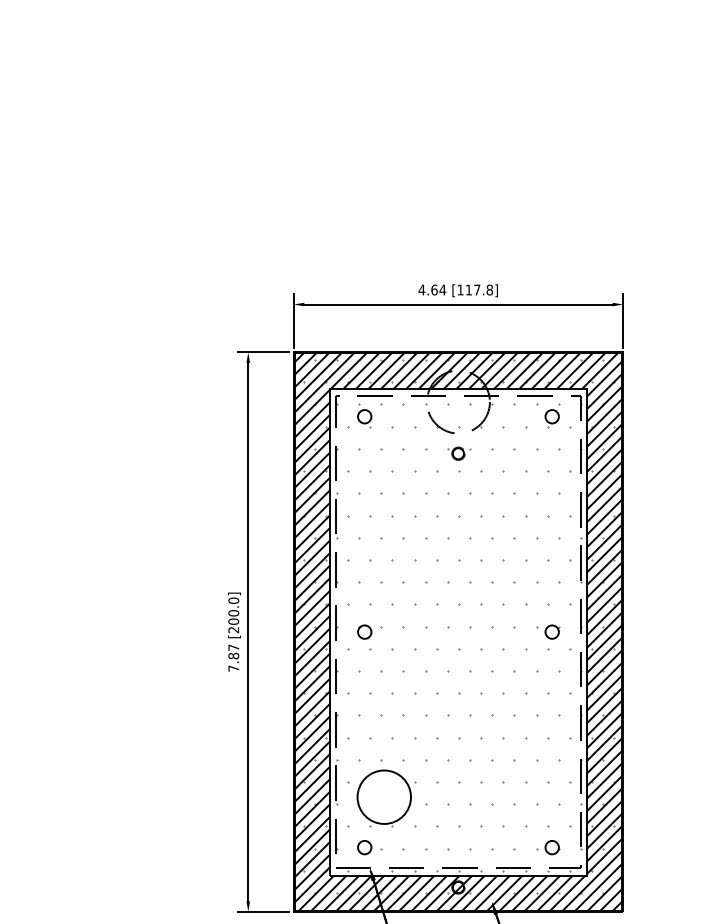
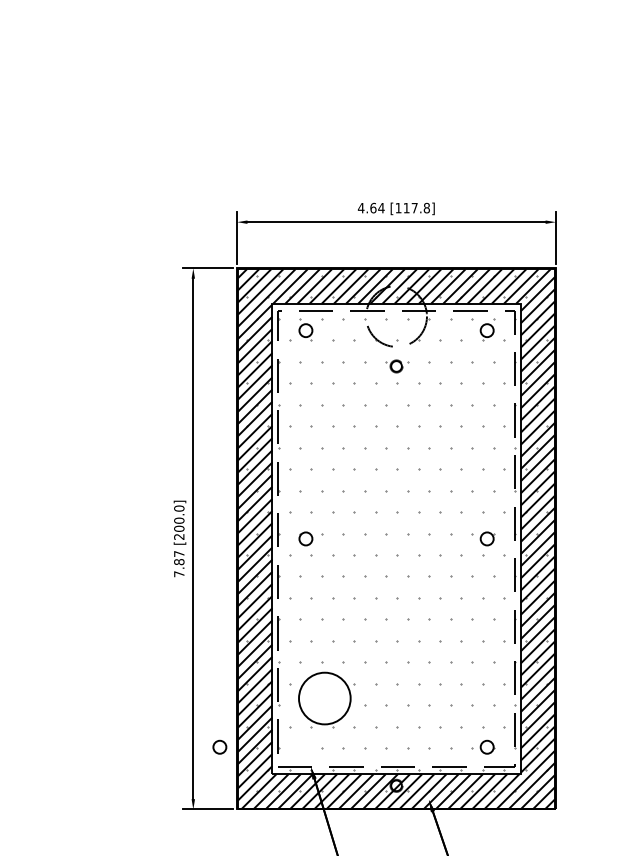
circle: (364, 847) -> (219, 747), moved

